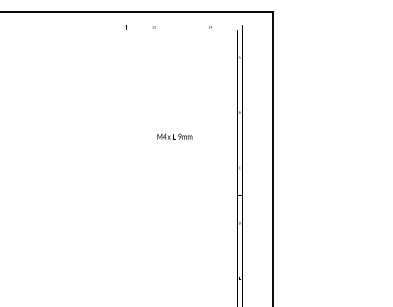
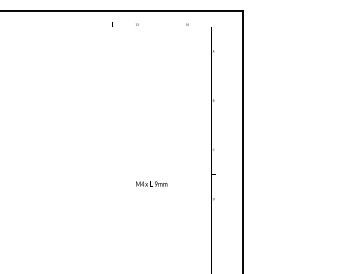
text: (174, 136) -> (151, 183), moved

